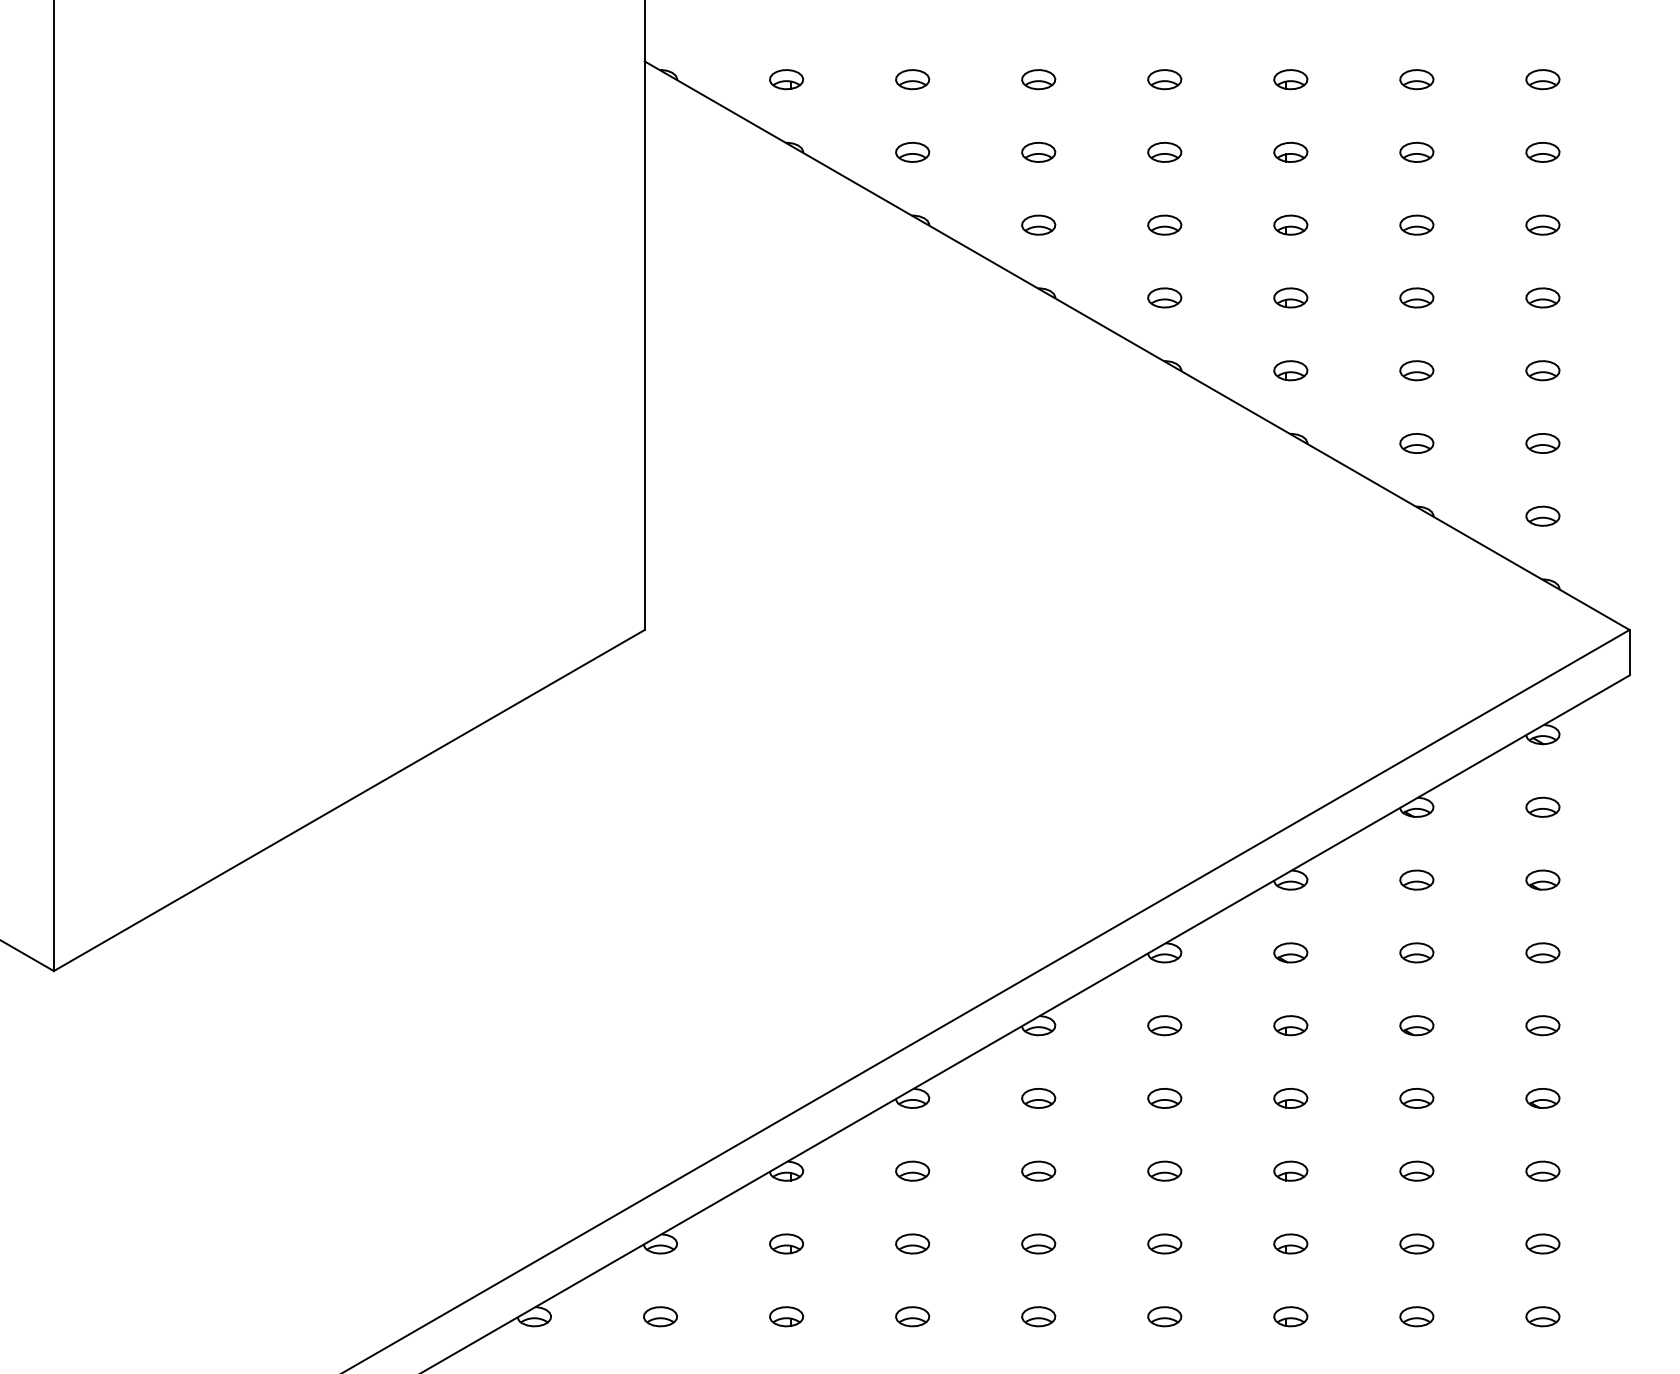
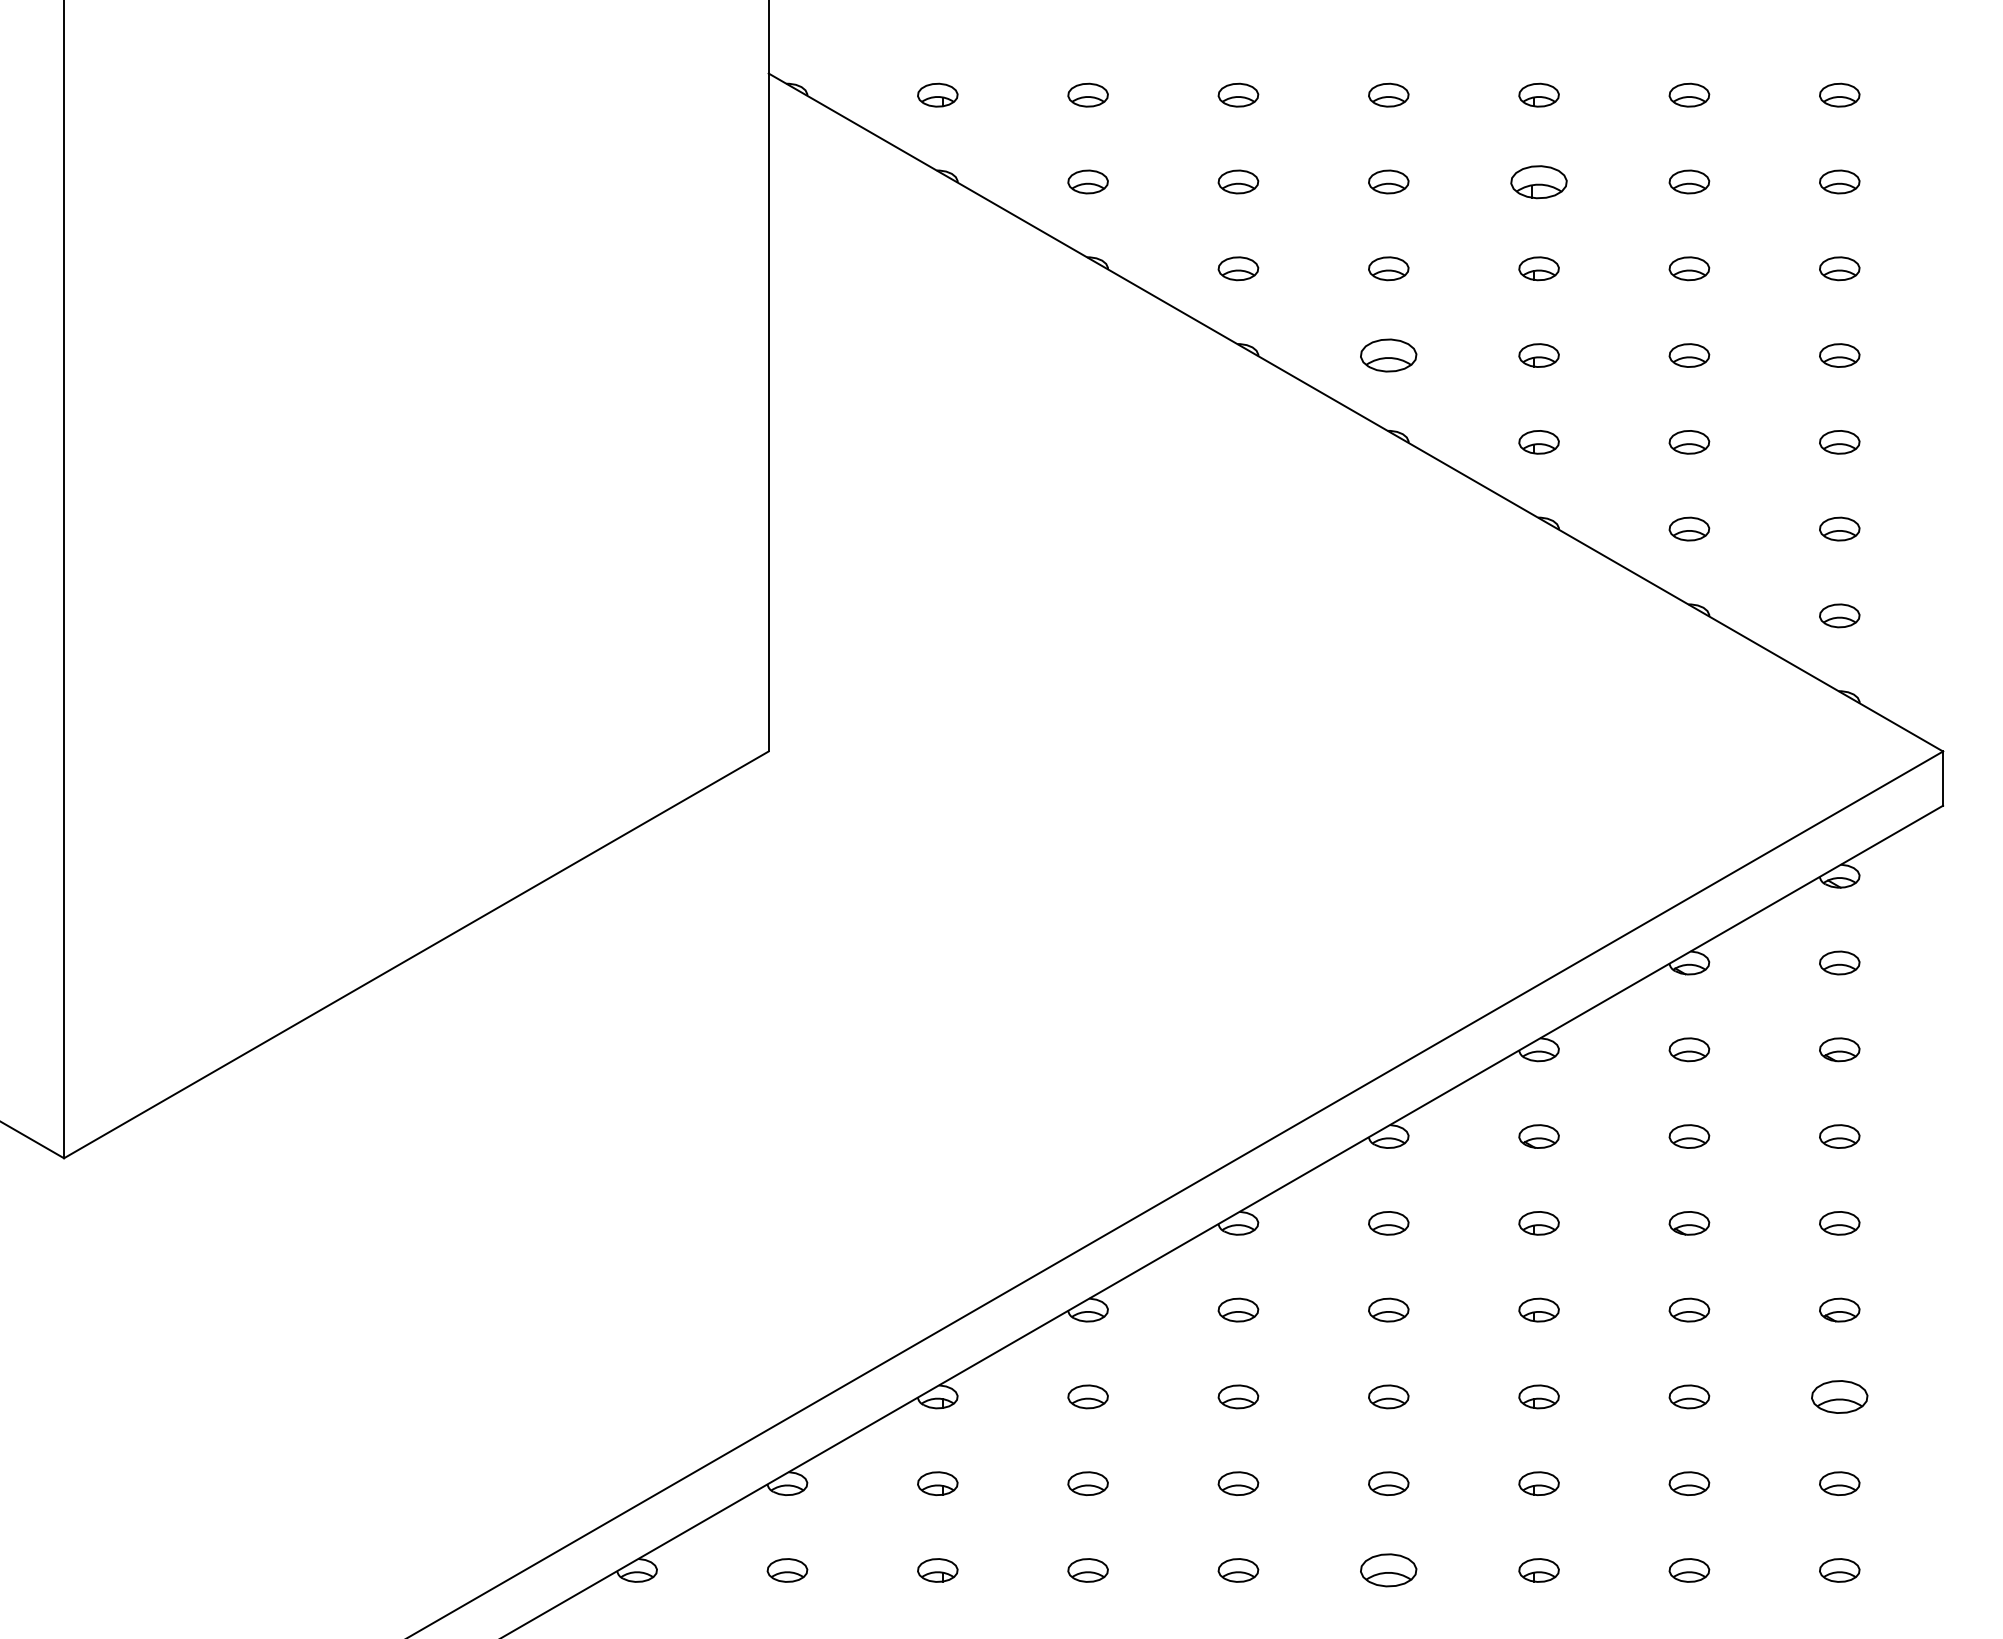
part: (1290, 151) -> (1538, 180), size x1.4
part: (1164, 297) -> (1388, 355), size x1.4
part: (1542, 1170) -> (1839, 1396), size x1.4
part: (1164, 1316) -> (1388, 1570), size x1.4

